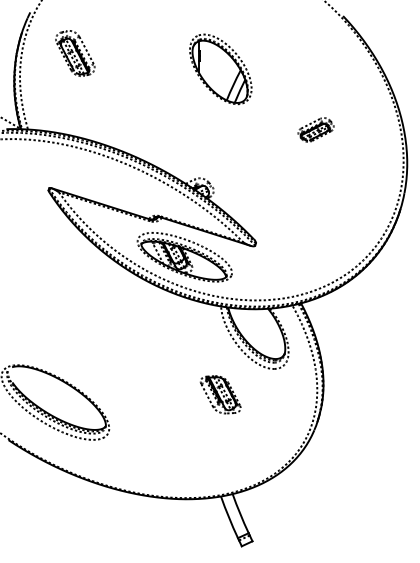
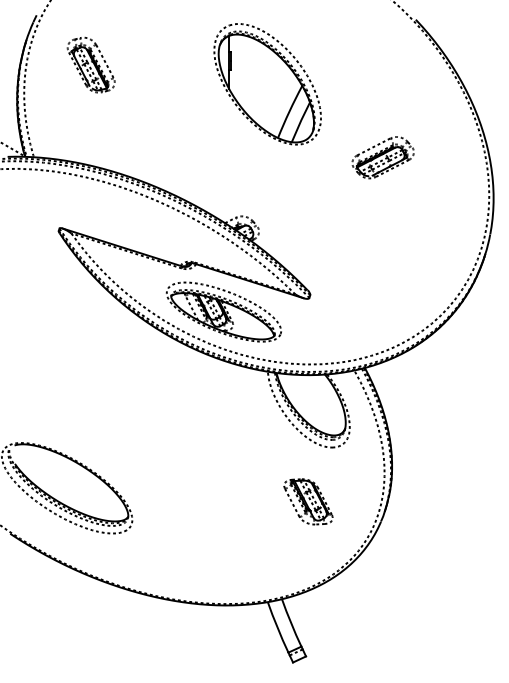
part: (220, 69) -> (267, 84), size x1.43
part: (315, 129) -> (382, 157), size x1.43
part: (220, 394) -> (308, 501), moved

